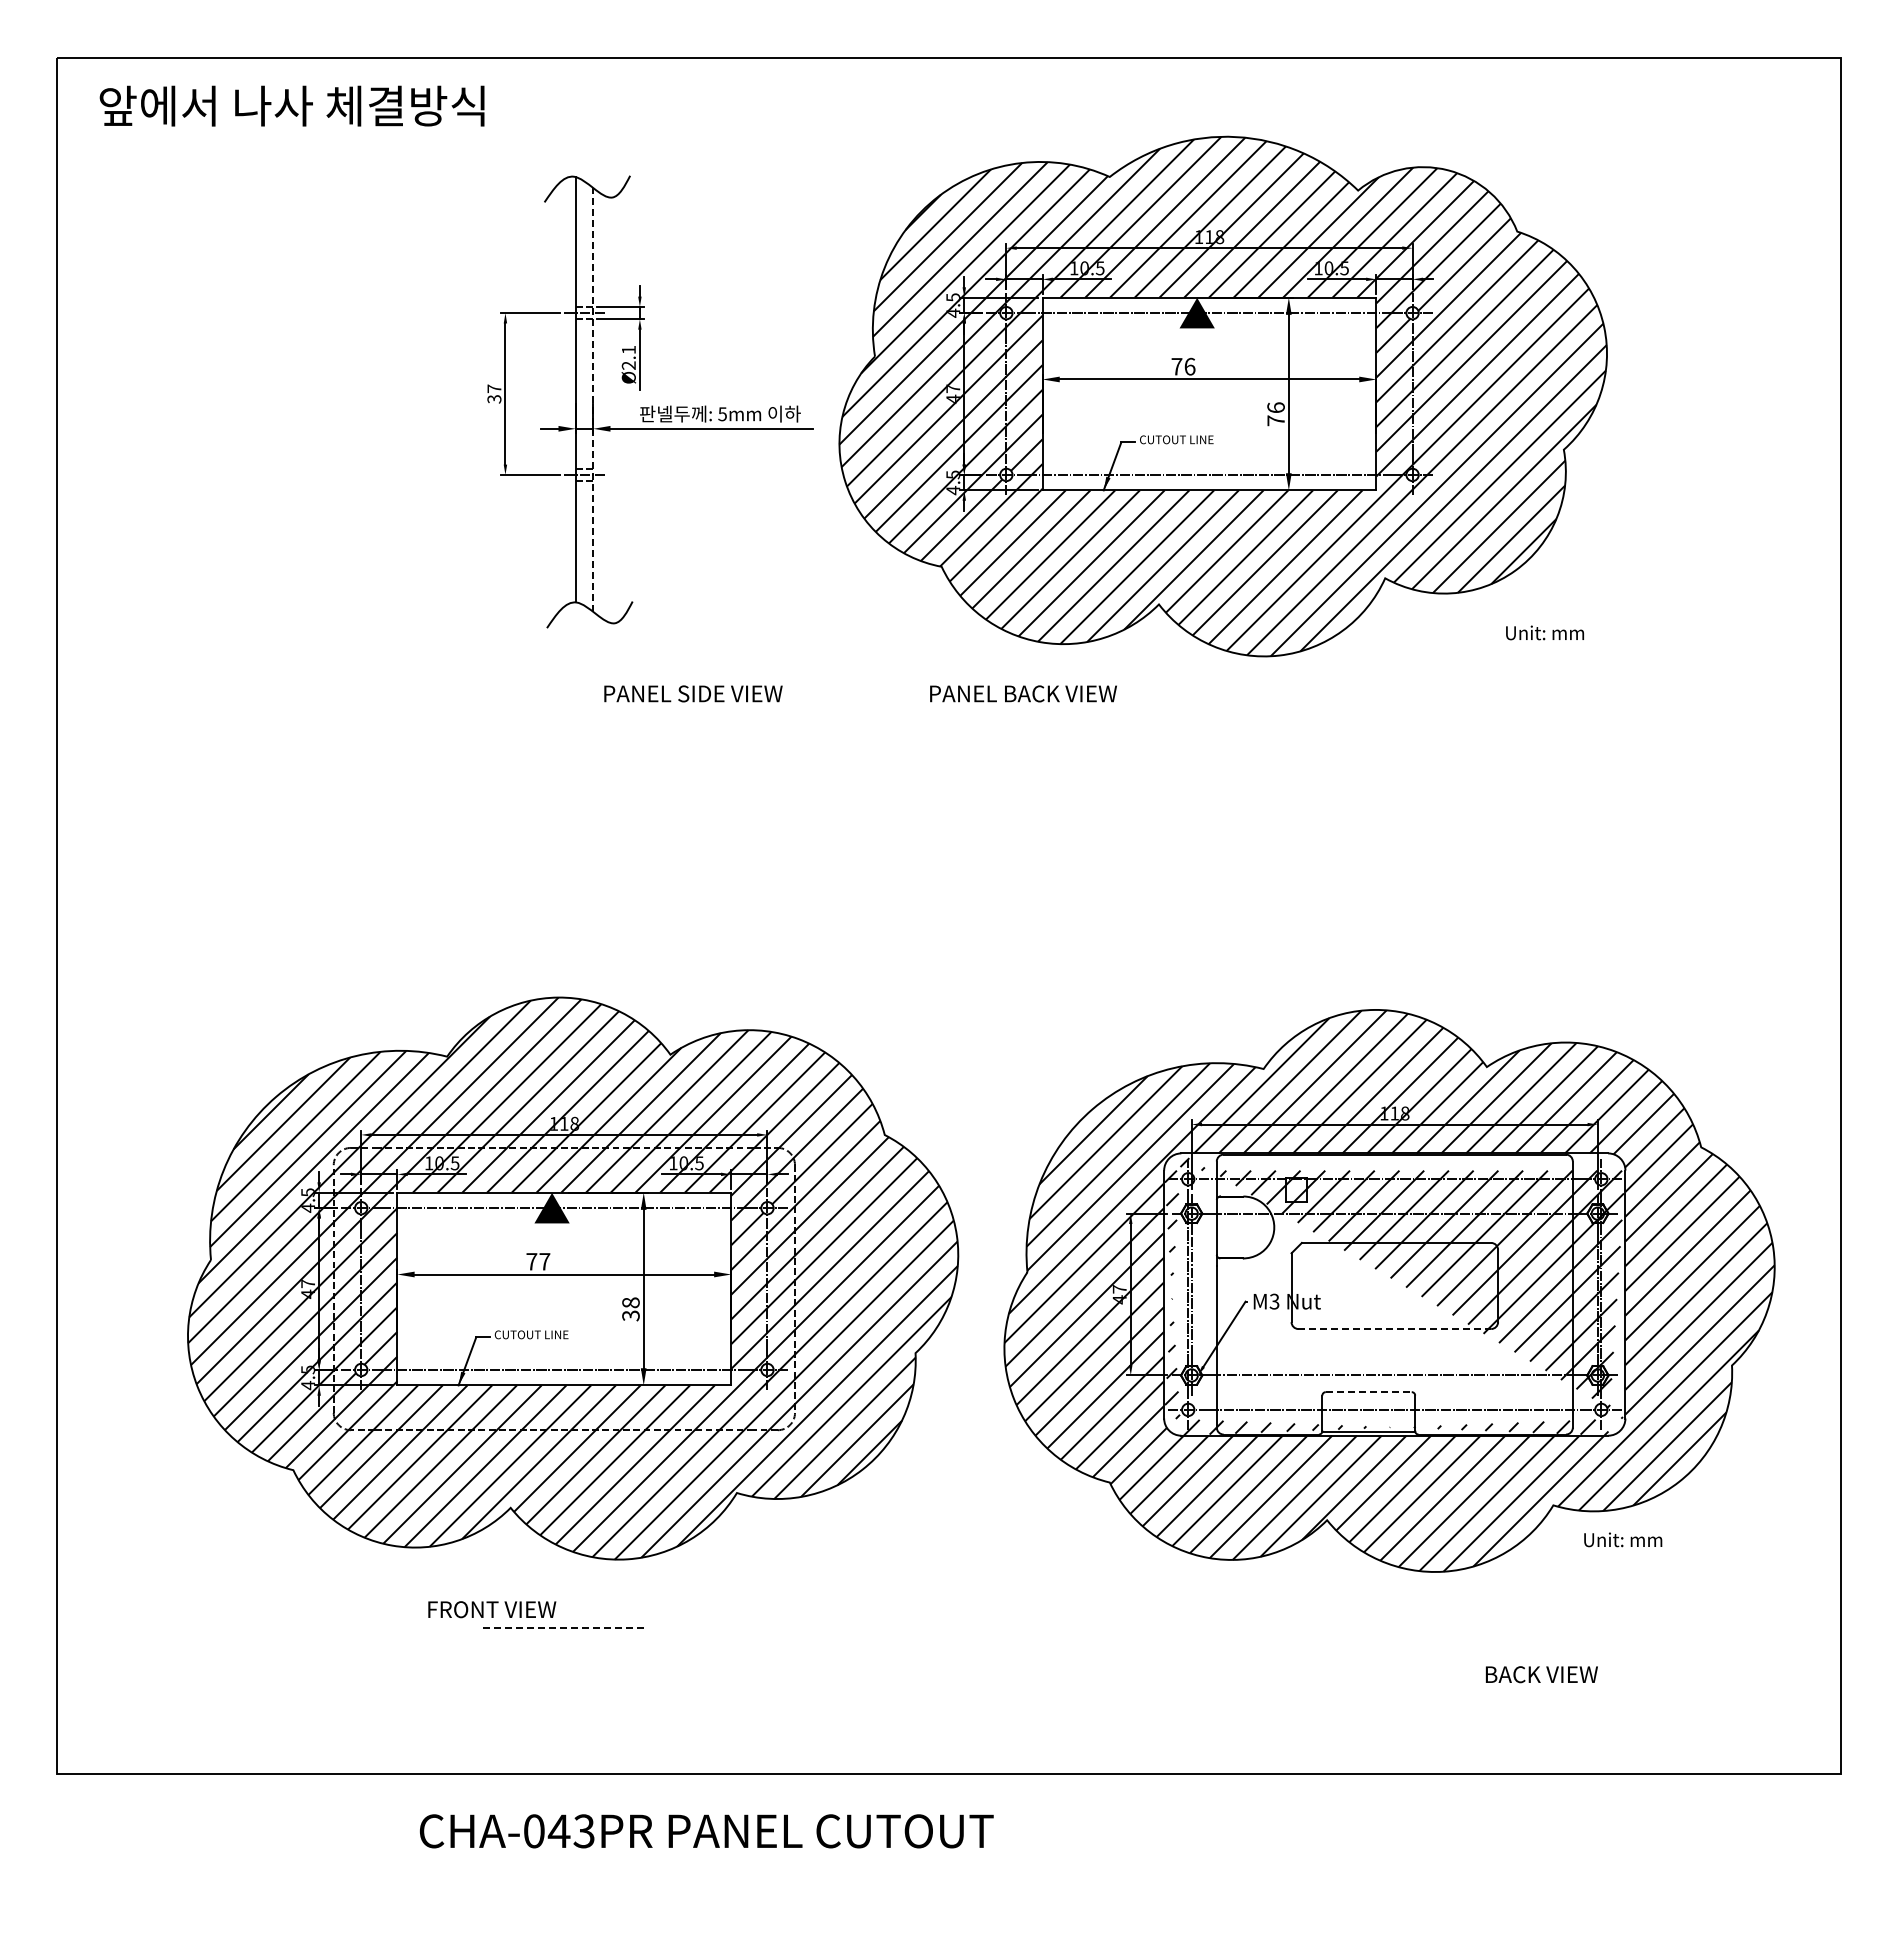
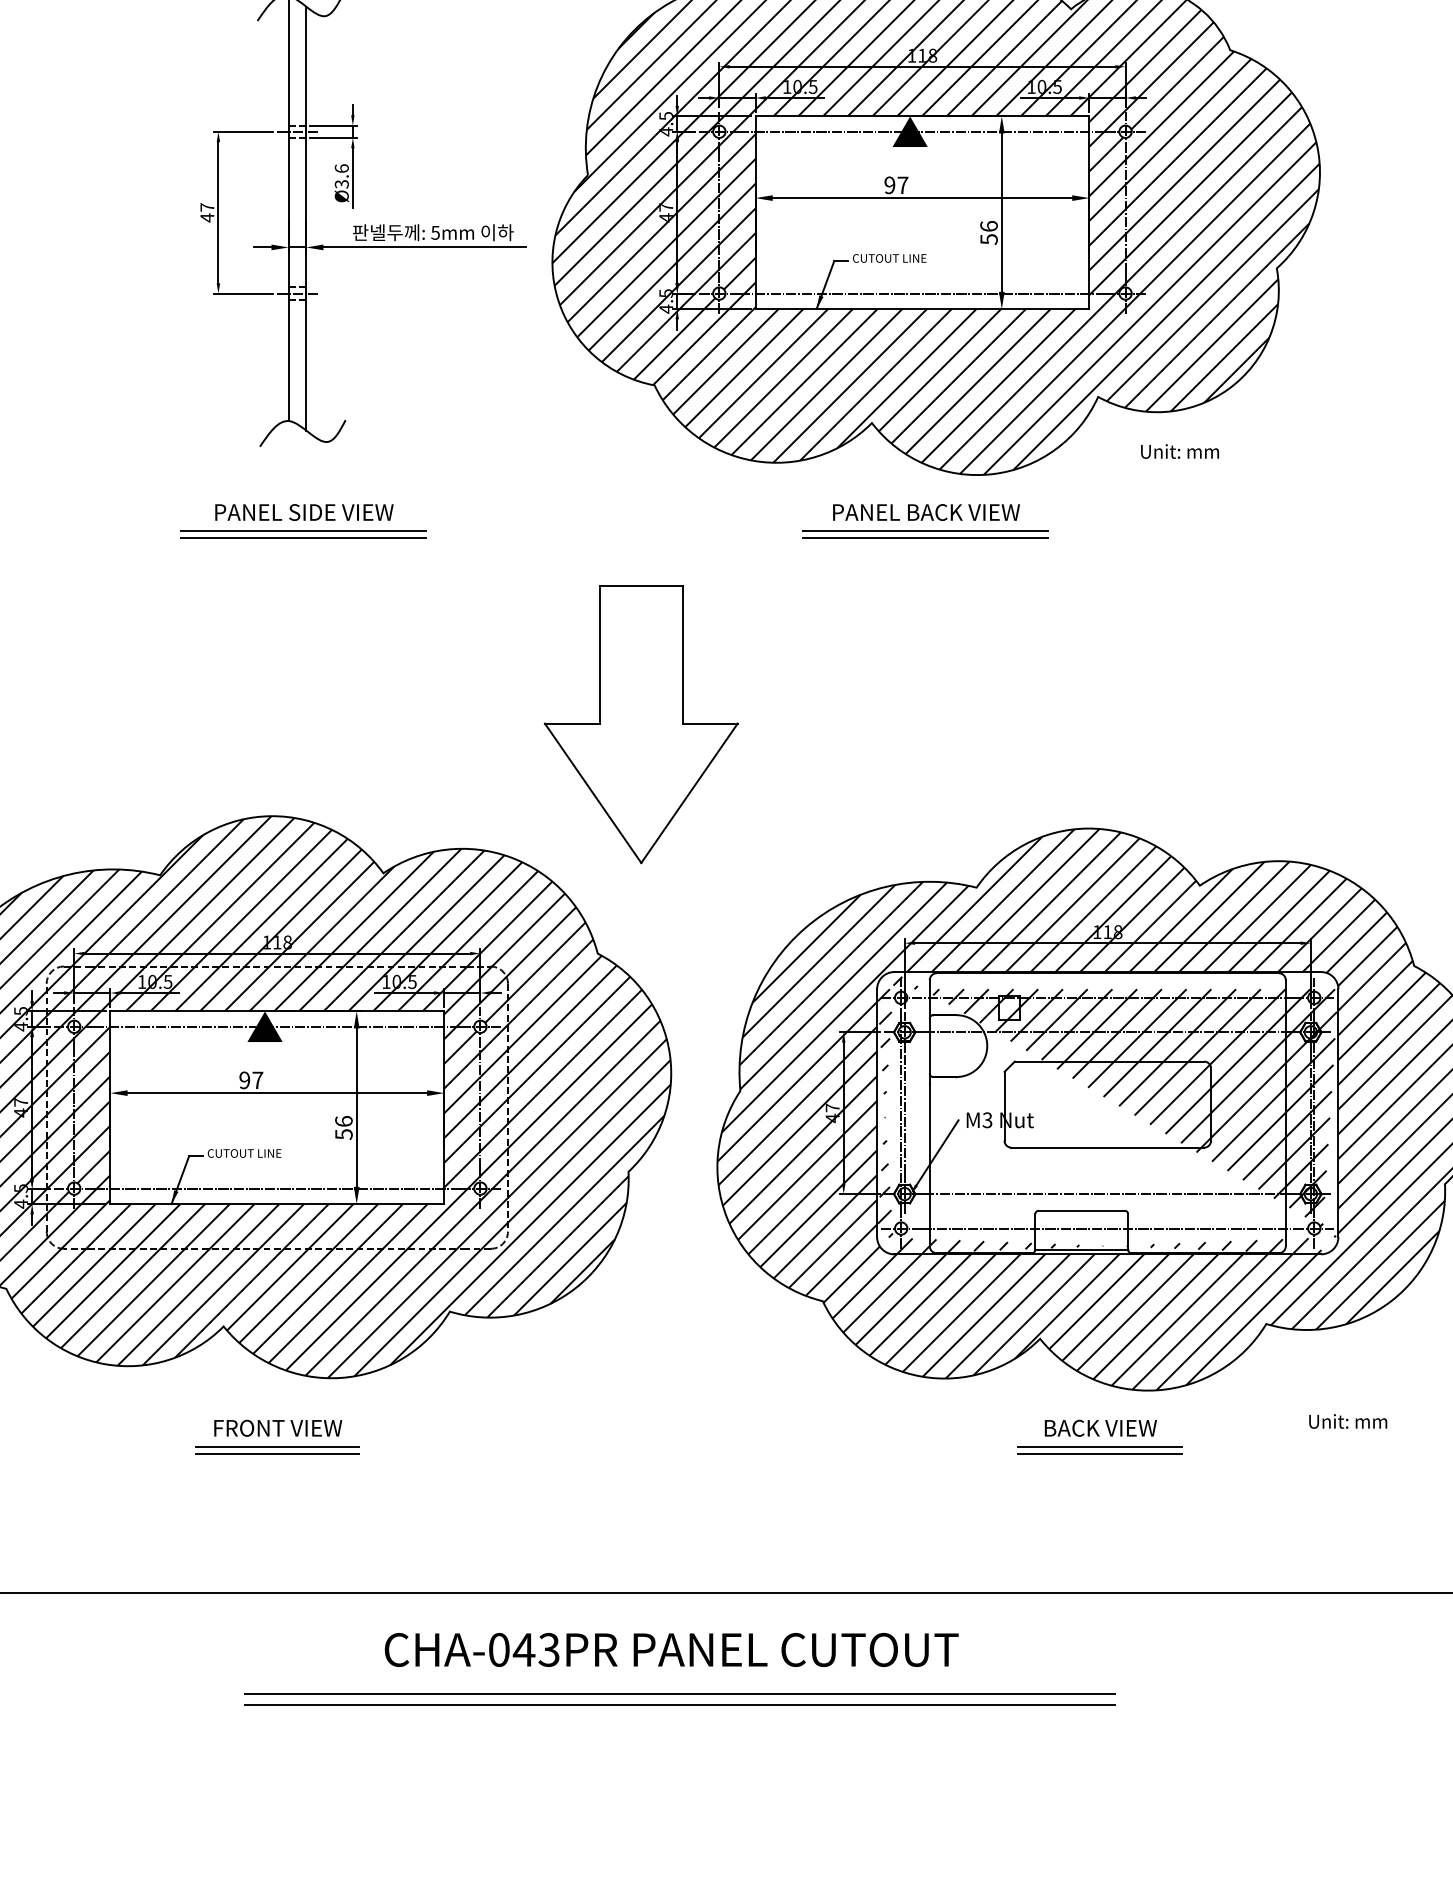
text: (628, 357) -> (341, 176), Ø2.1 -> Ø3.6
text: (1183, 366) -> (896, 185), 76 -> 97
text: (494, 398) -> (207, 217), 37 -> 47
line: (593, 399) -> (306, 218), dashed -> solid
text: (1275, 420) -> (988, 239), 76 -> 56
text: (1544, 632) -> (1179, 451), moved
text: (693, 693) -> (304, 512), moved
text: (1023, 693) -> (926, 512), moved
line: (590, 712) -> (303, 531), added
line: (1212, 712) -> (925, 531), added
line: (590, 719) -> (303, 538), added
line: (1212, 719) -> (925, 538), added
part: (928, 905) -> (641, 724), added
text: (531, 1261) -> (244, 1080), 77 -> 97
text: (630, 1308) -> (343, 1127), 38 -> 56
line: (1395, 1329) -> (1108, 1148), dashed -> solid
line: (1368, 1392) -> (1081, 1211), dashed -> solid
text: (1623, 1539) -> (1348, 1421), moved
text: (492, 1609) -> (278, 1428), moved
line: (564, 1628) -> (277, 1447), dashed -> solid
line: (1386, 1628) -> (1099, 1447), added
line: (564, 1635) -> (277, 1454), added
line: (1386, 1635) -> (1099, 1454), added
text: (1541, 1674) -> (1100, 1428), moved
text: (706, 1831) -> (671, 1650), moved
line: (966, 1875) -> (679, 1694), added
line: (966, 1886) -> (679, 1705), added

